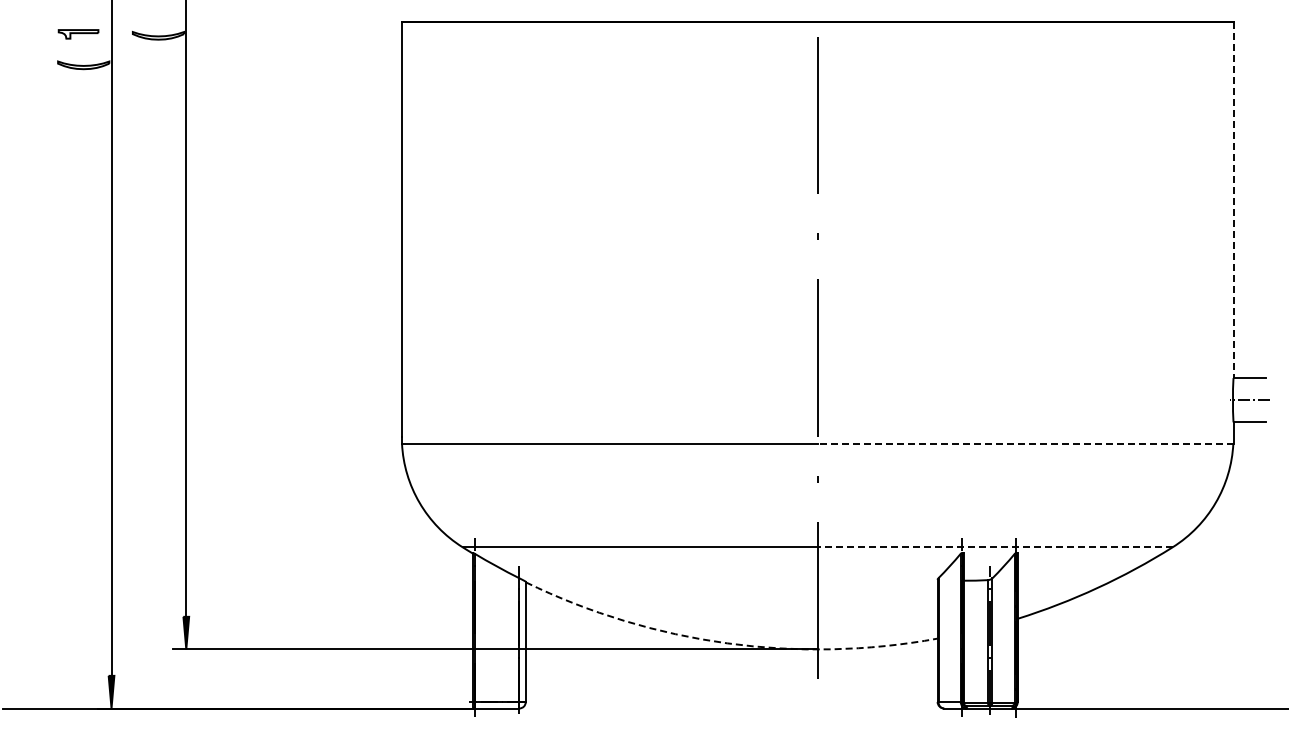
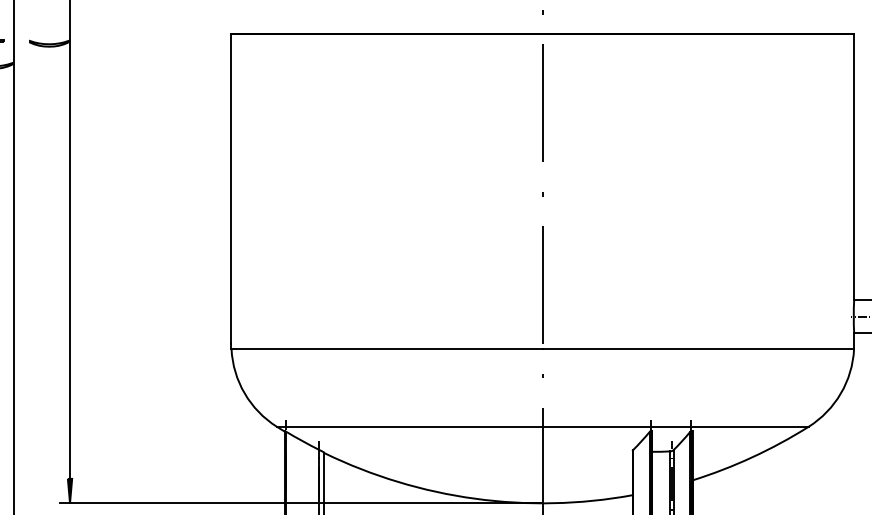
line: (1233, 200) -> (854, 167), dashed -> solid
line: (1025, 443) -> (698, 349), dashed -> solid
line: (995, 547) -> (675, 426), dashed -> solid
arc: (727, 643) -> (475, 498), dashed -> solid

